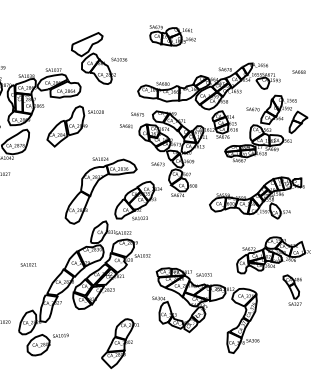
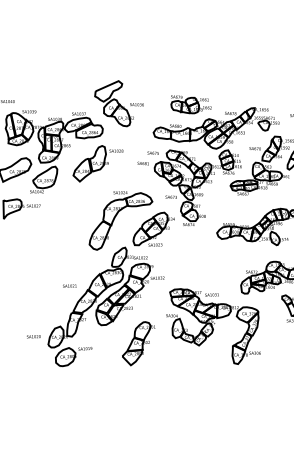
part: (171, 35) -> (190, 104), moved
text: (28, 264) -> (69, 285), moved
part: (119, 343) -> (138, 343), moved

